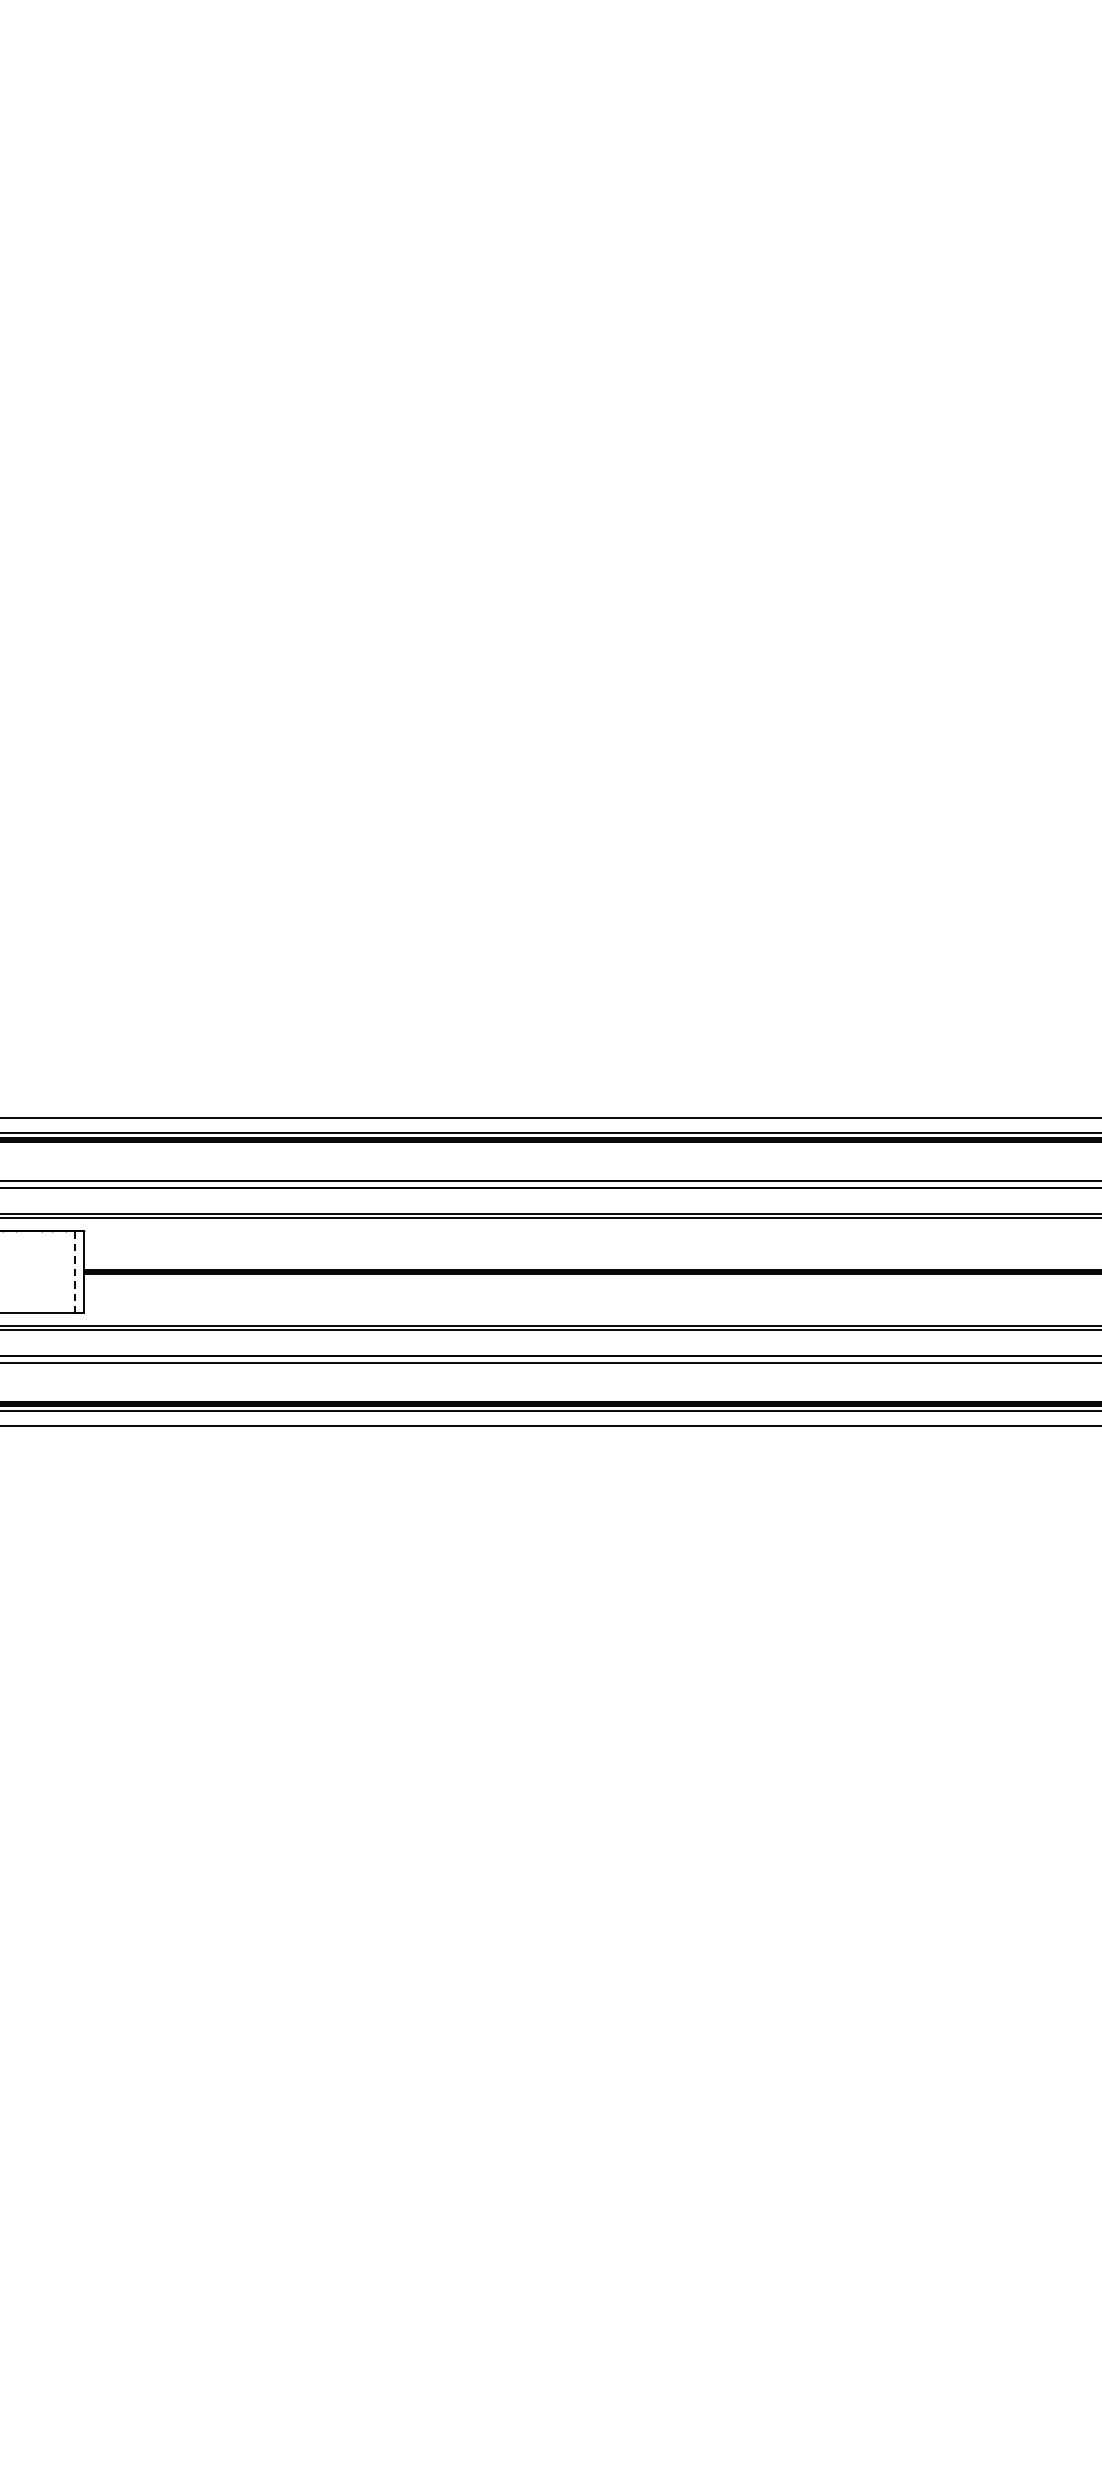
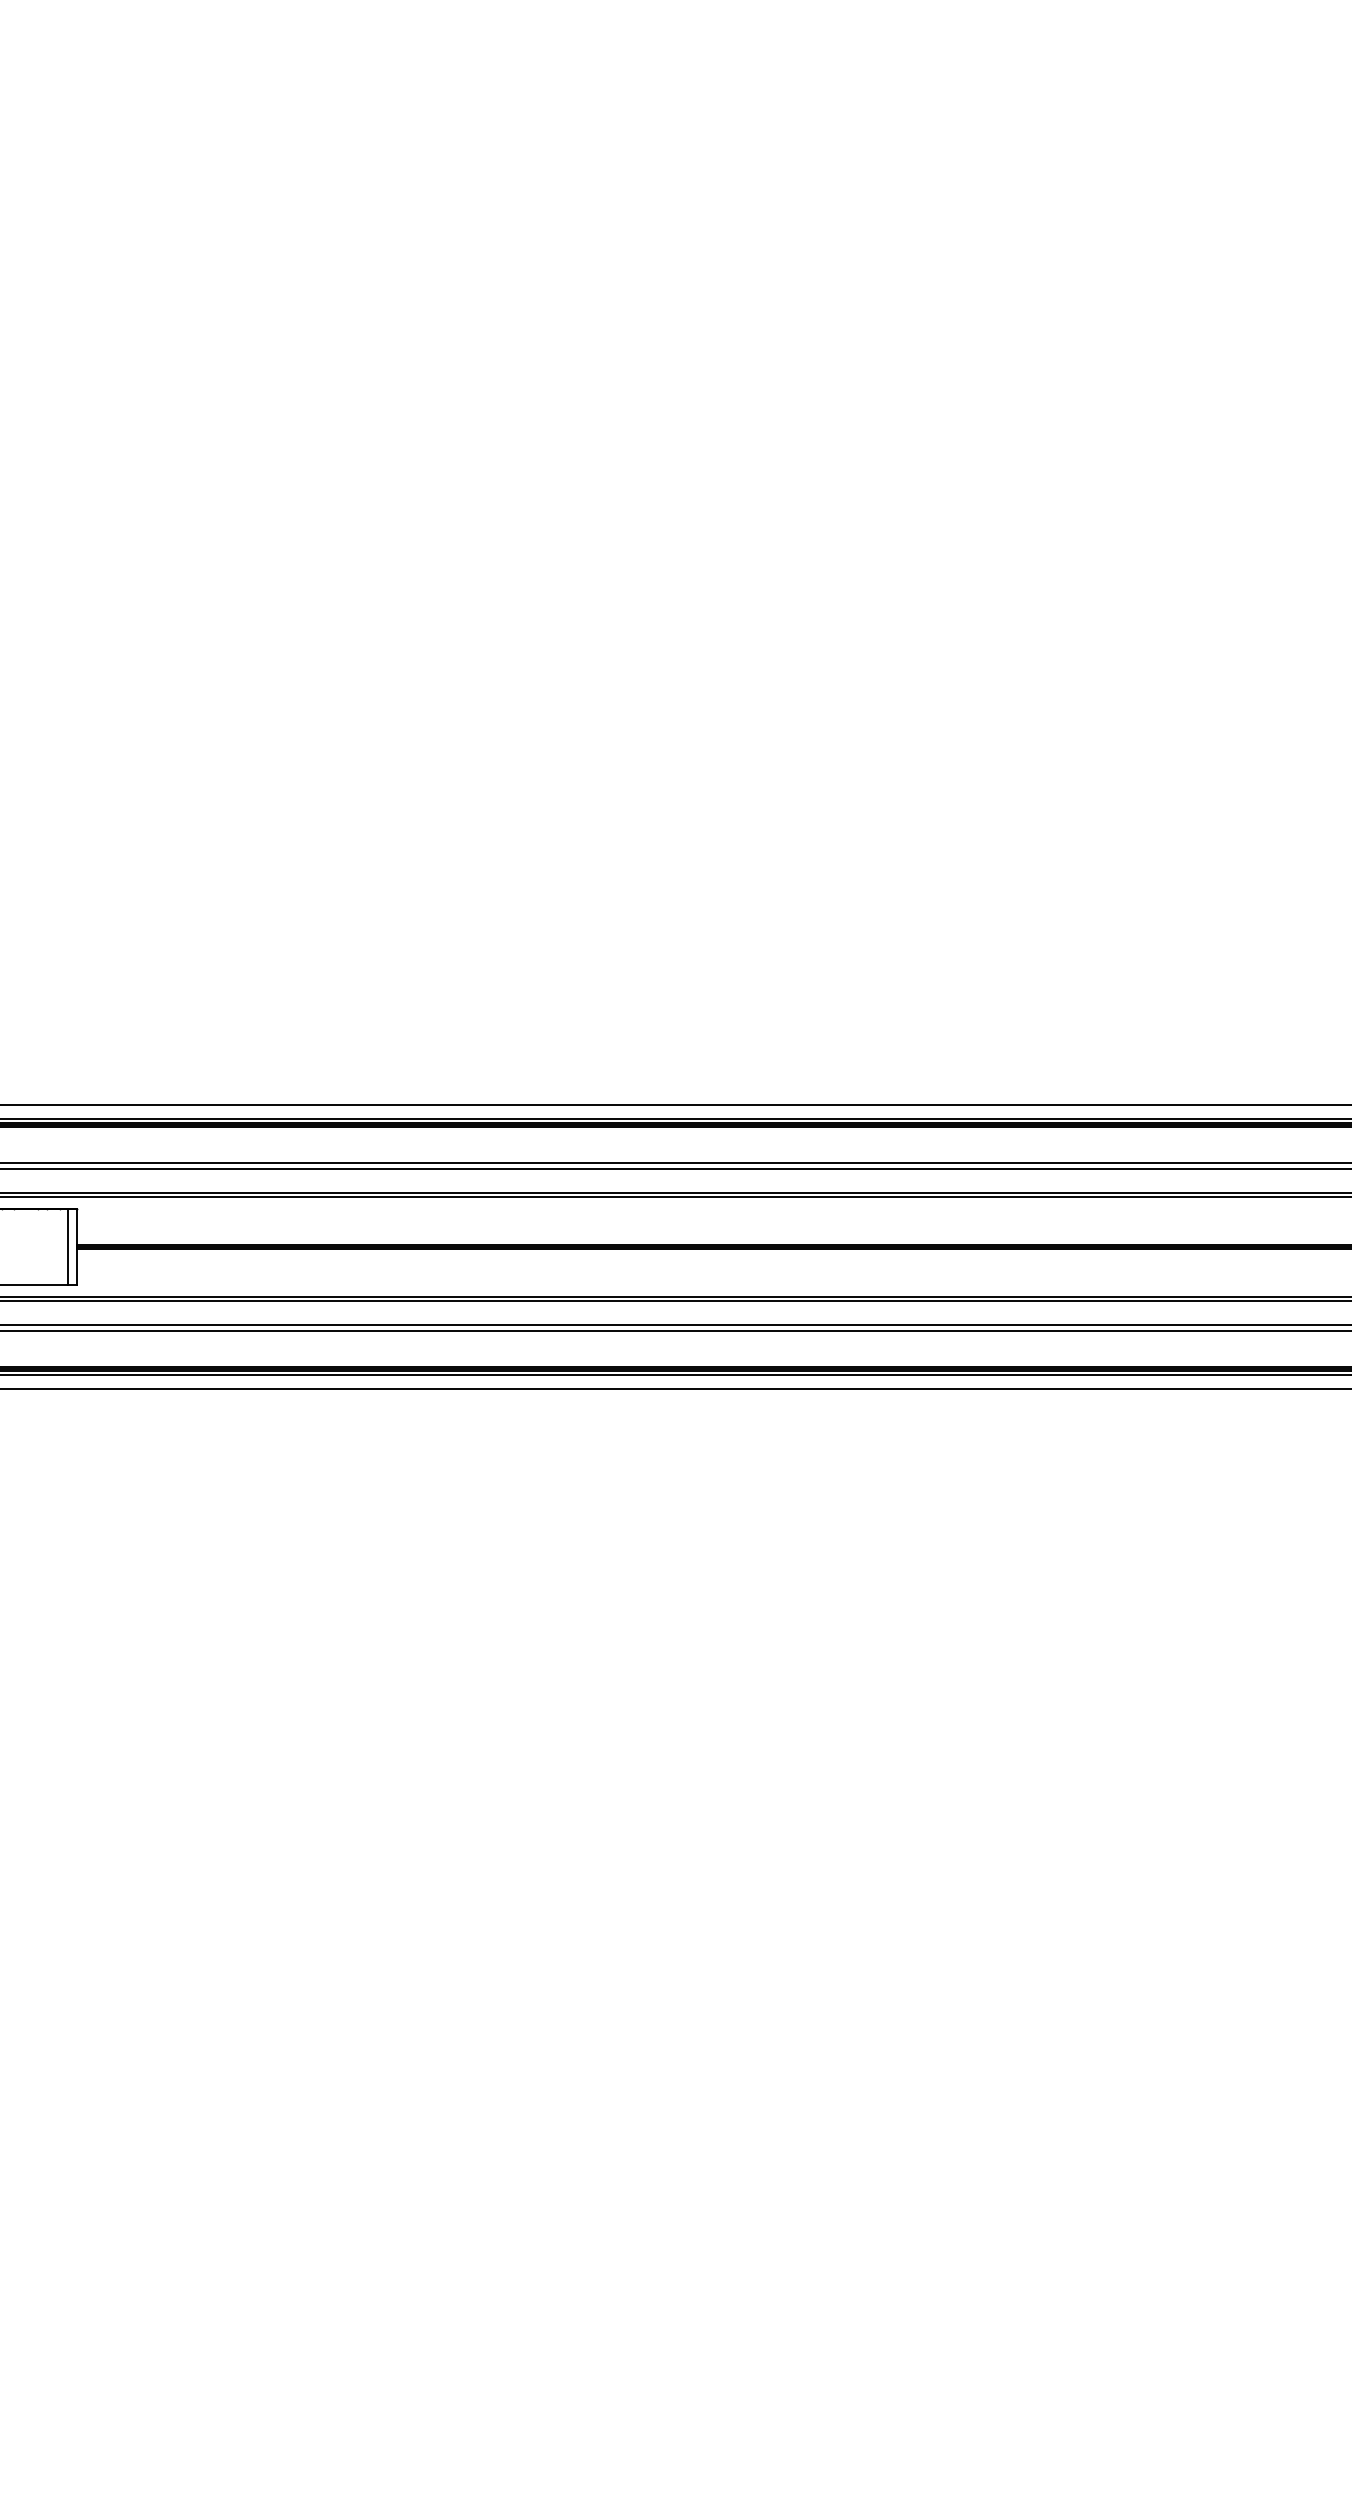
line: (75, 1272) -> (68, 1247), dashed -> solid

